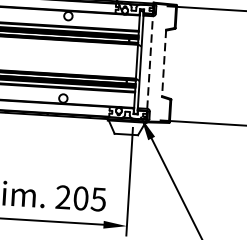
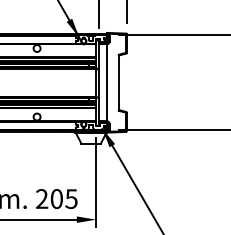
line: (150, 62) -> (107, 82), dashed -> solid
line: (163, 64) -> (118, 83), dashed -> solid

